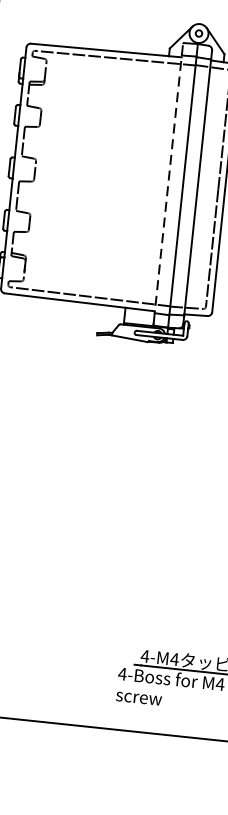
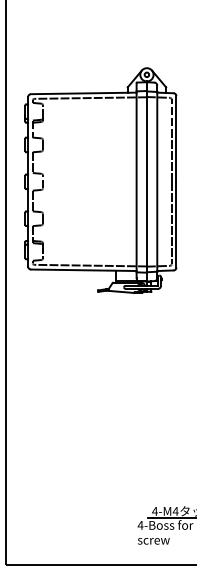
line: (168, 182) -> (136, 180), dashed -> solid

